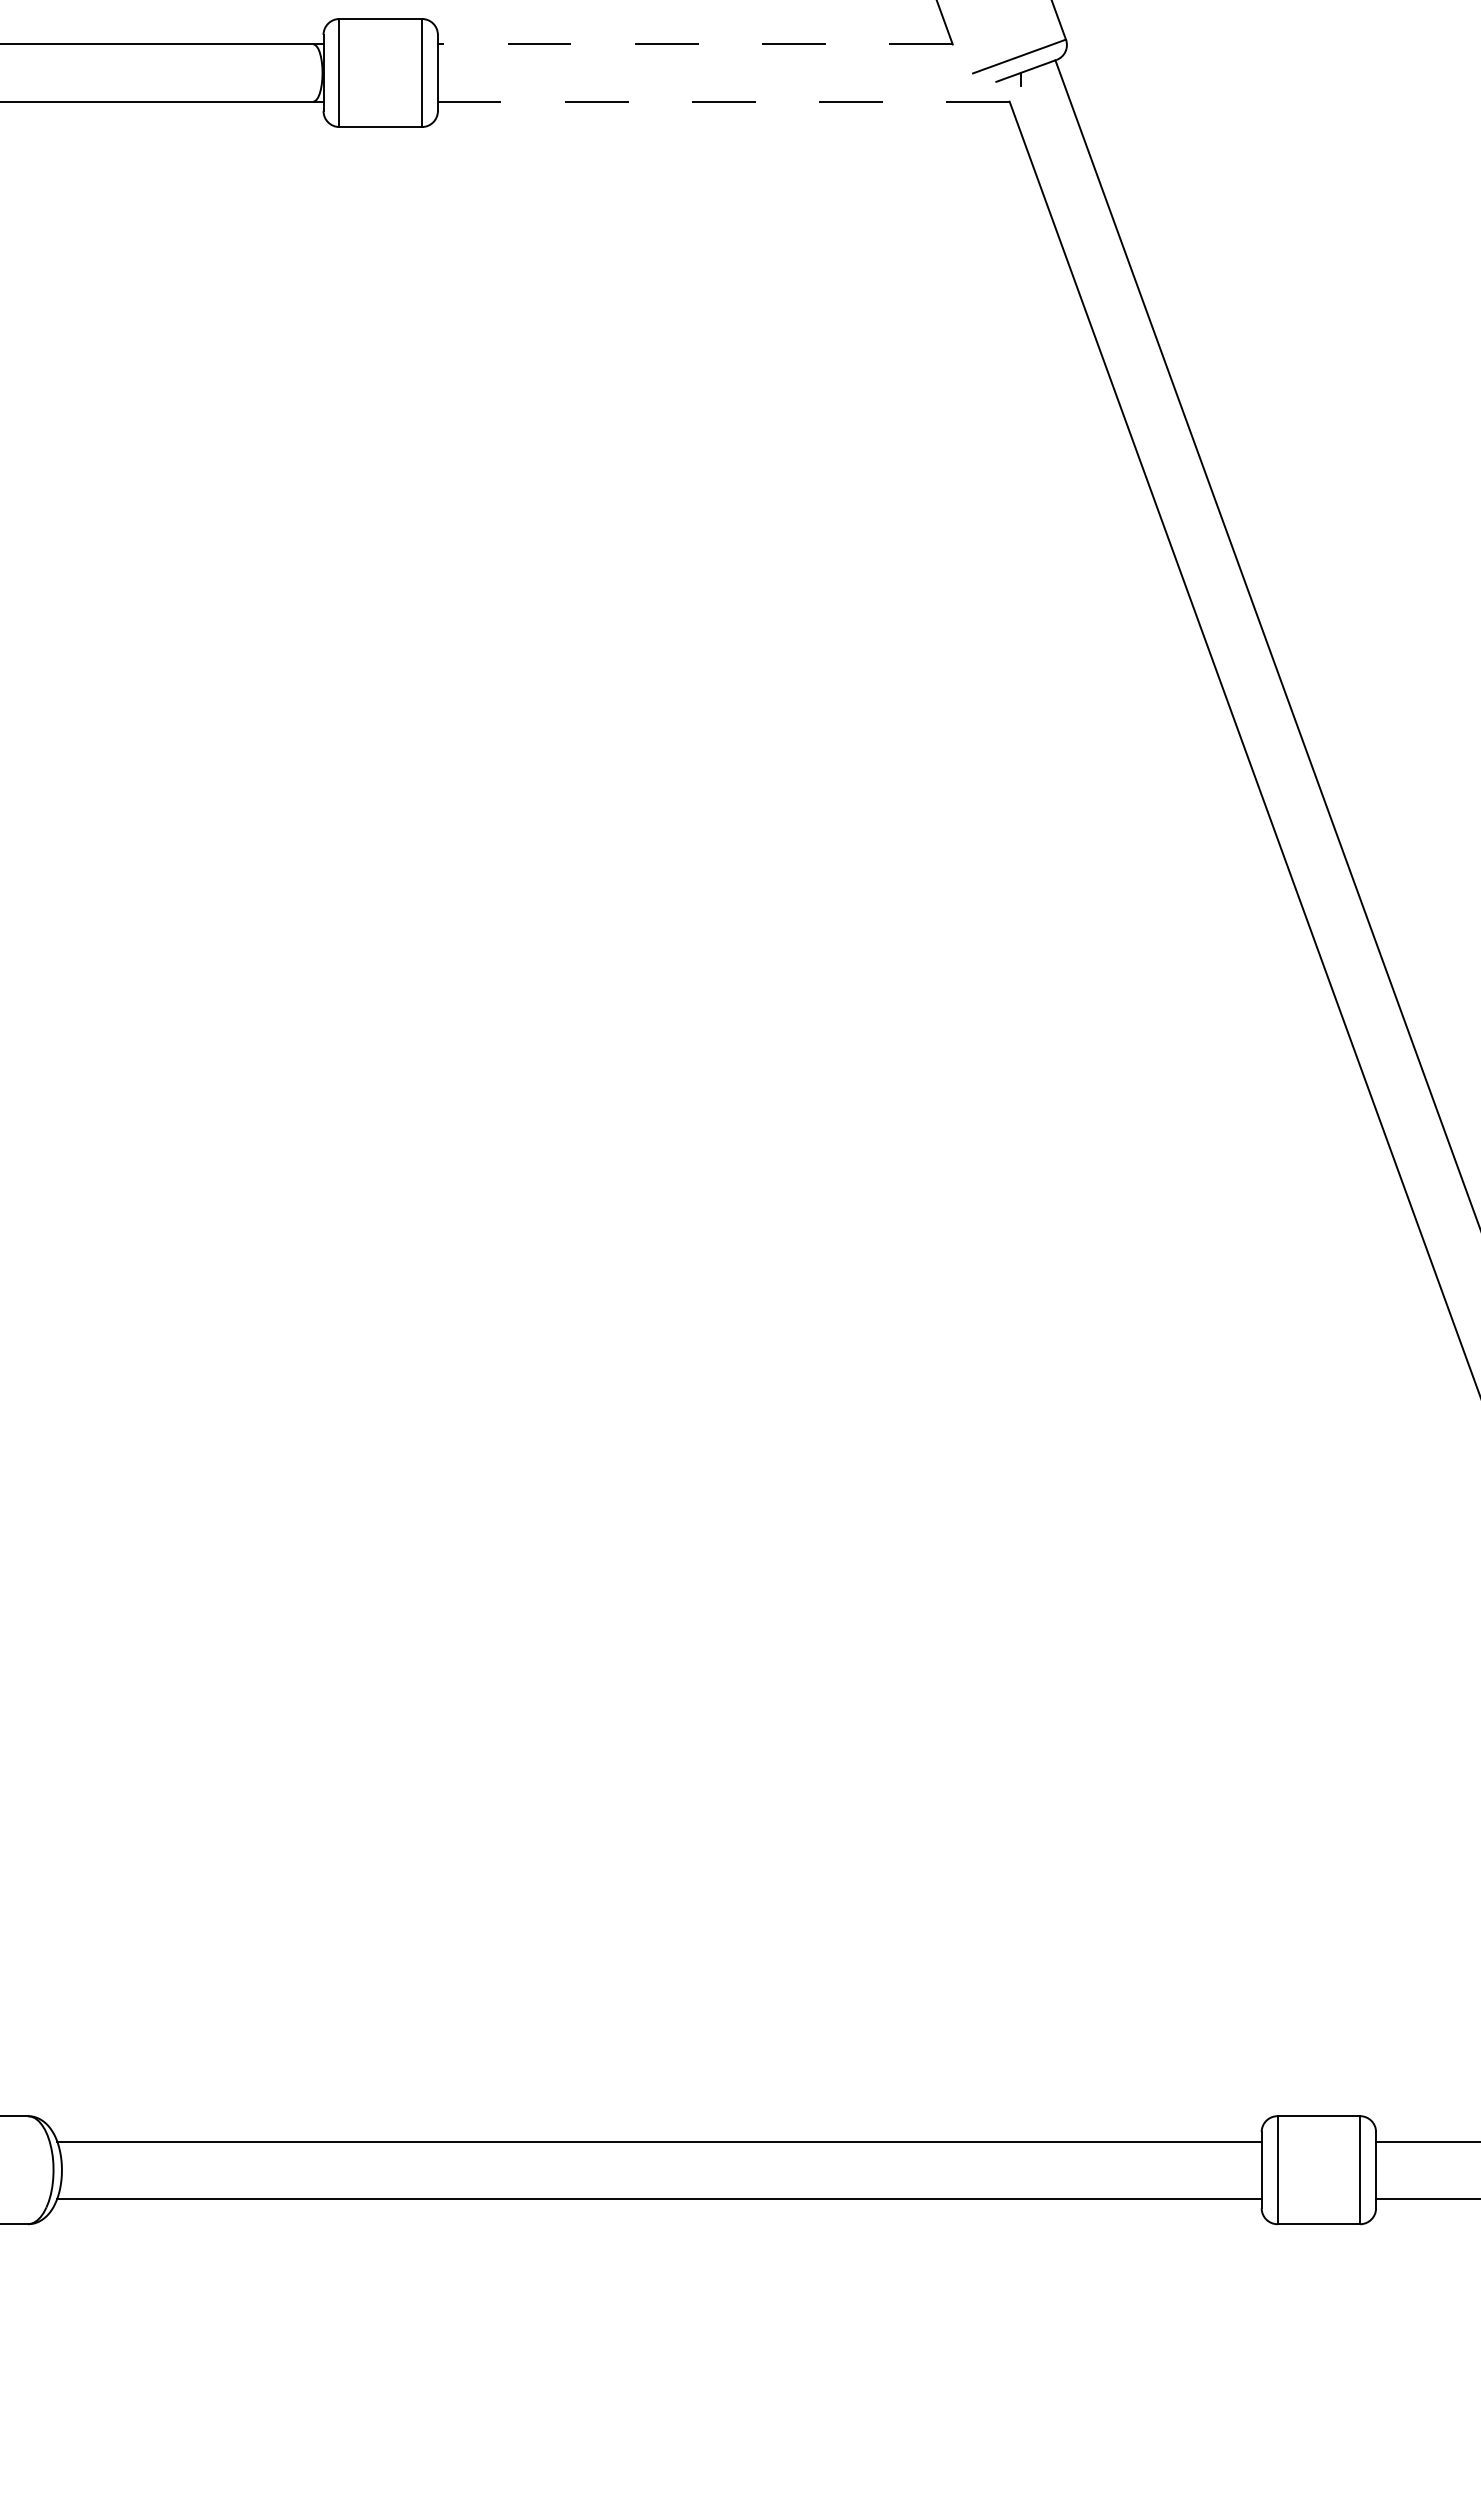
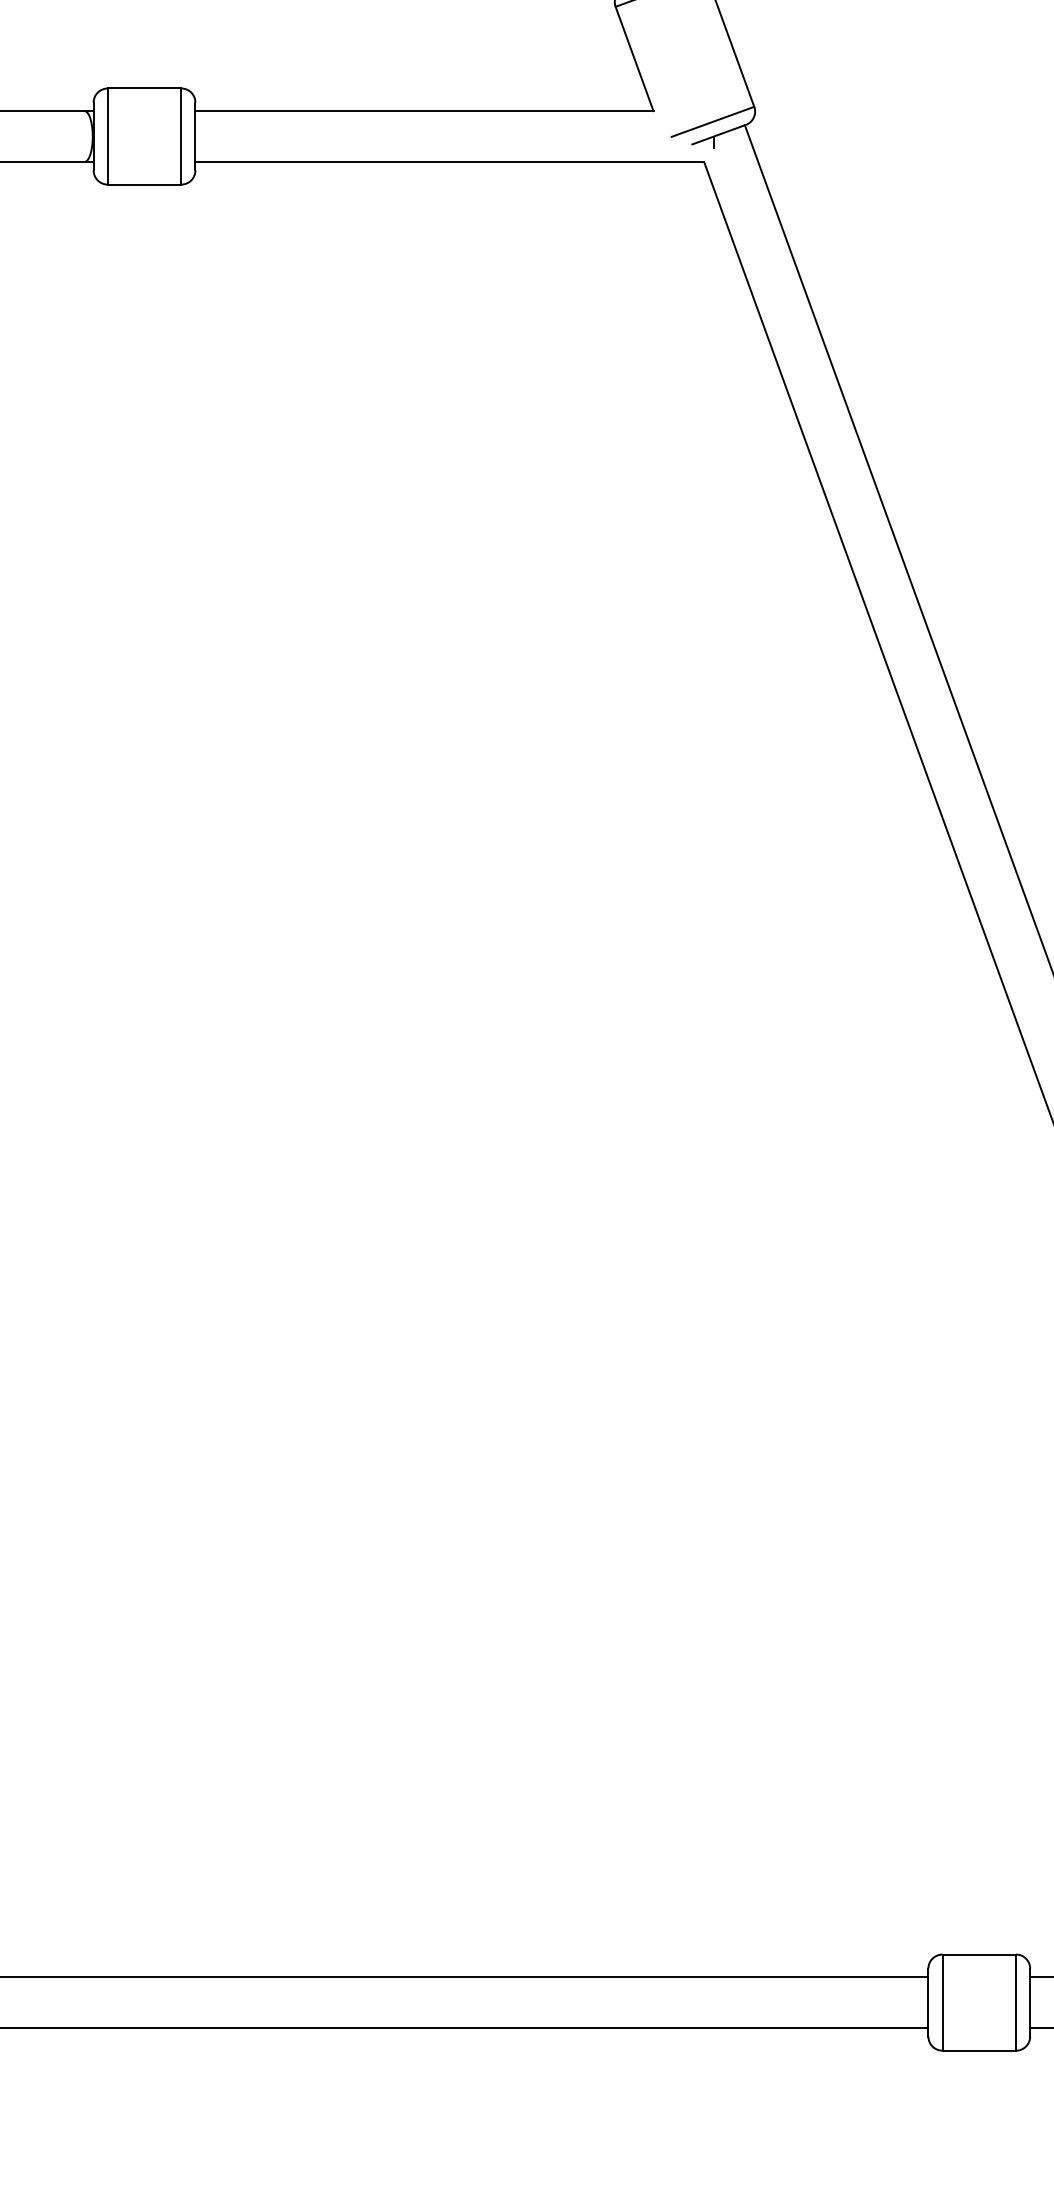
line: (694, 44) -> (423, 111), dashed -> solid
line: (723, 101) -> (449, 161), dashed -> solid

